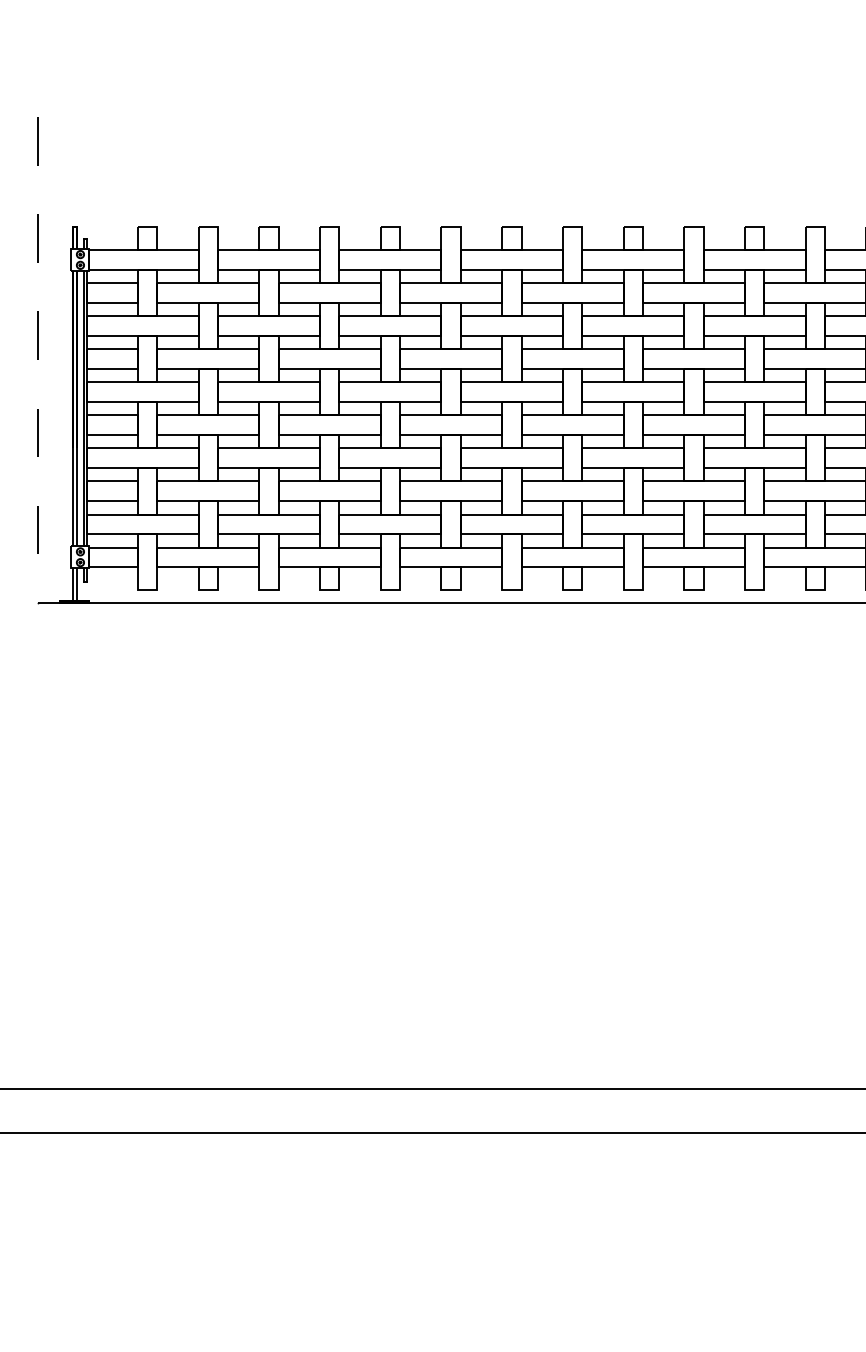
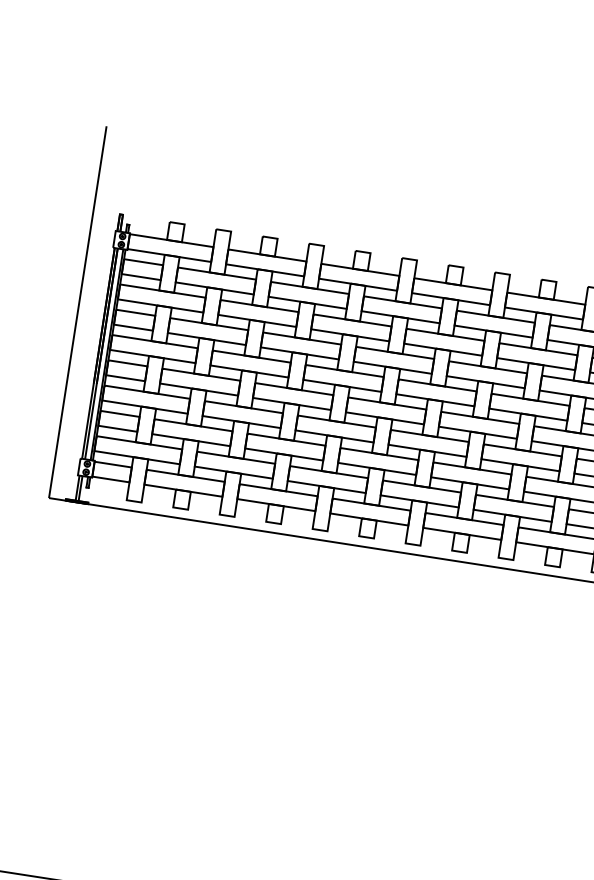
line: (38, 360) -> (77, 312), dashed -> solid

